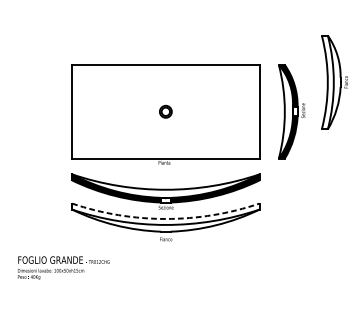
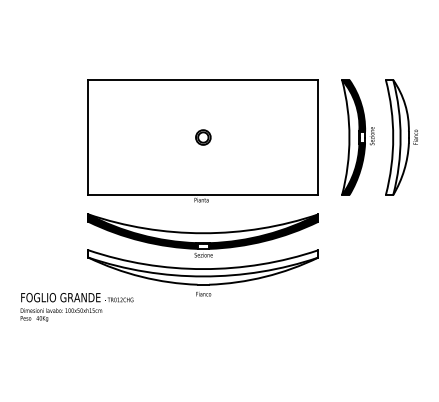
part: (334, 82) -> (401, 137), moved
arc: (165, 219) -> (203, 269), dashed -> solid
text: (63, 268) -> (76, 307), moved

